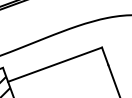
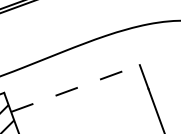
line: (55, 64) -> (76, 88), solid -> dashed

